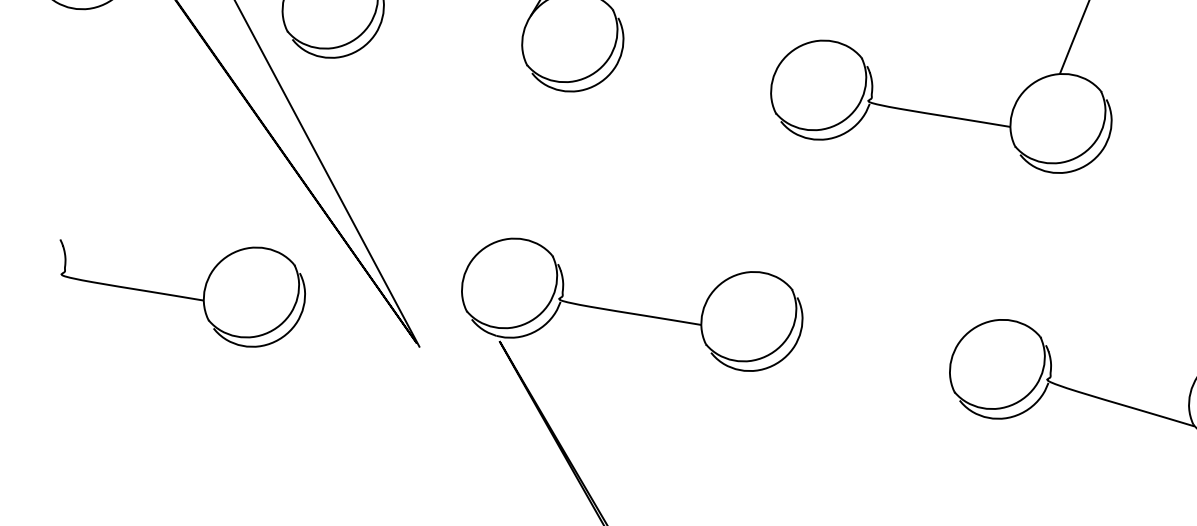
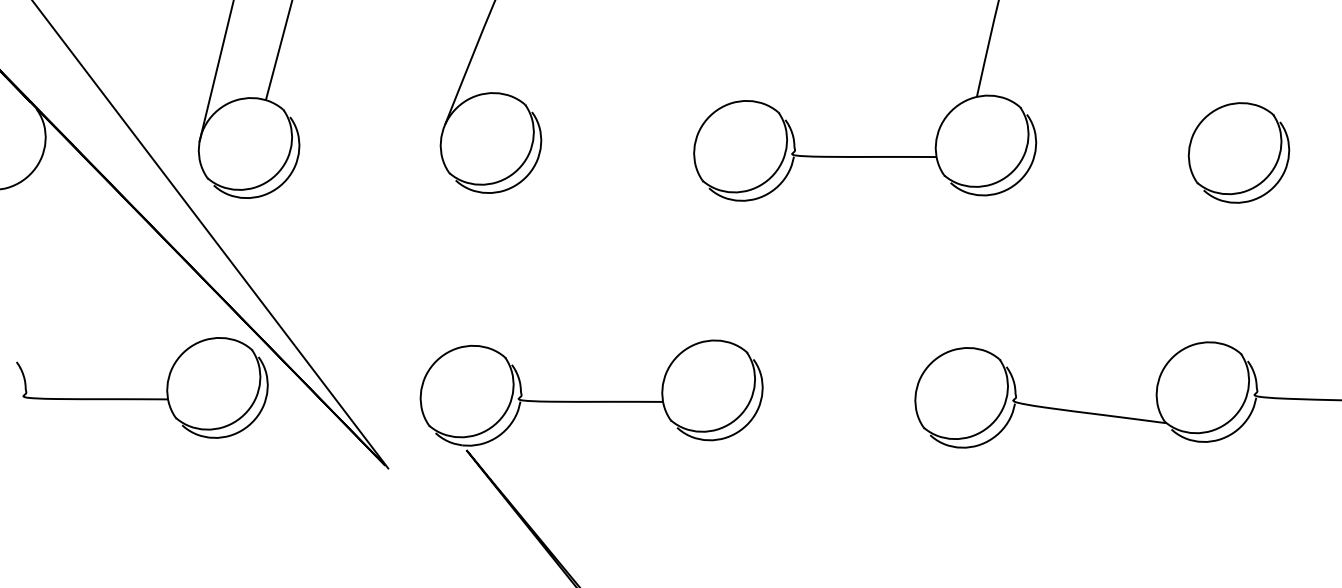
part: (178, 295) -> (142, 398), moved

